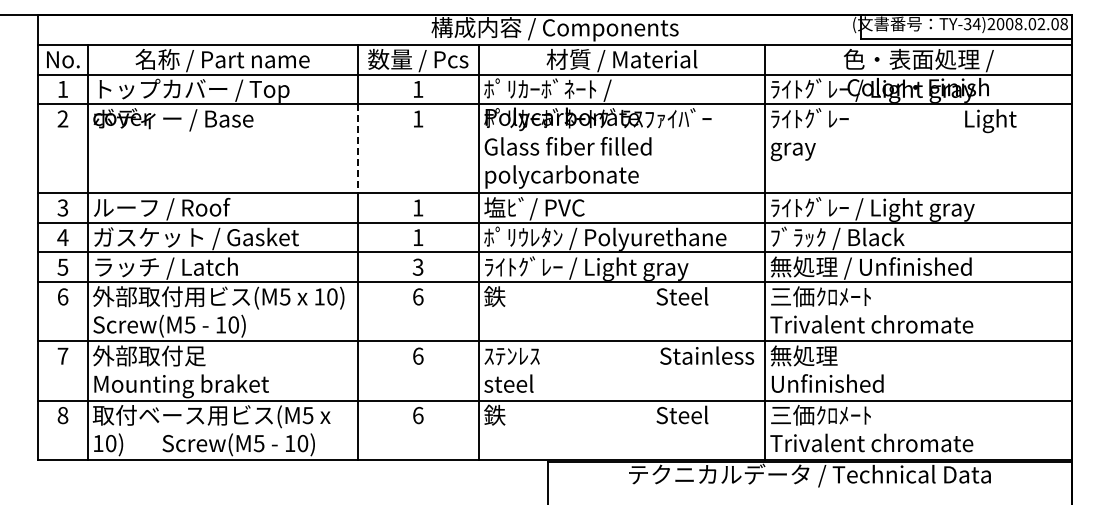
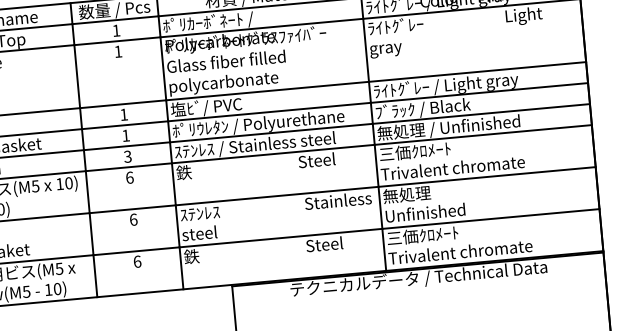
line: (357, 149) -> (77, 77), dashed -> solid
text: (597, 268) -> (254, 146), ﾗｲﾄｸﾞﾚｰ / Light gray -> ｽﾃﾝﾚｽ / Stainless steel

